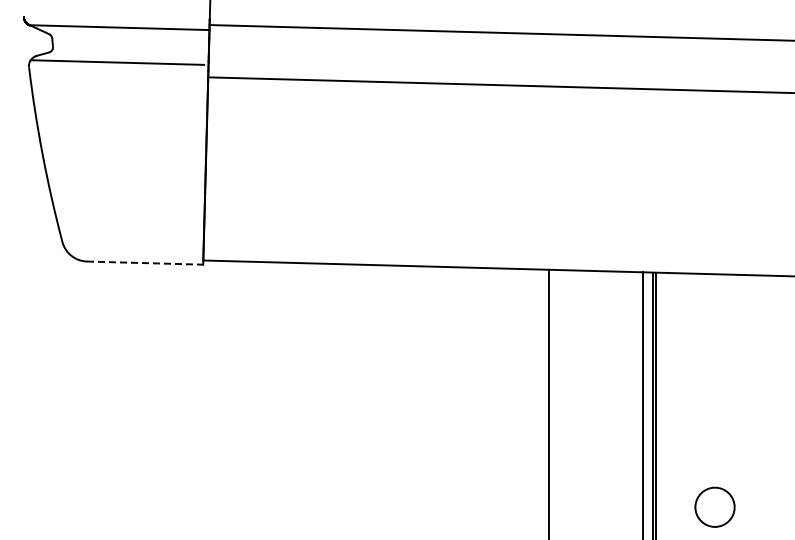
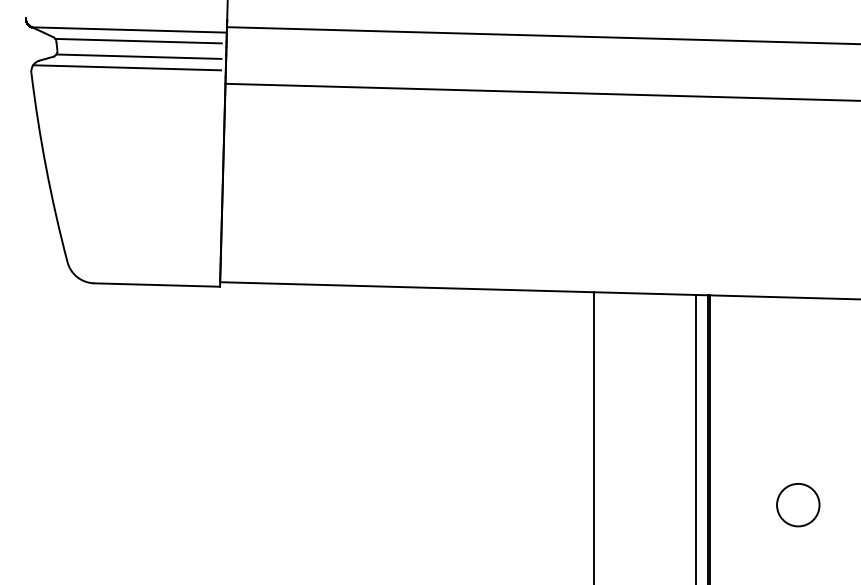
line: (127, 37) -> (138, 40), added
line: (128, 52) -> (139, 56), added
line: (145, 263) -> (157, 285), dashed -> solid
circle: (714, 506) -> (797, 504), moved

